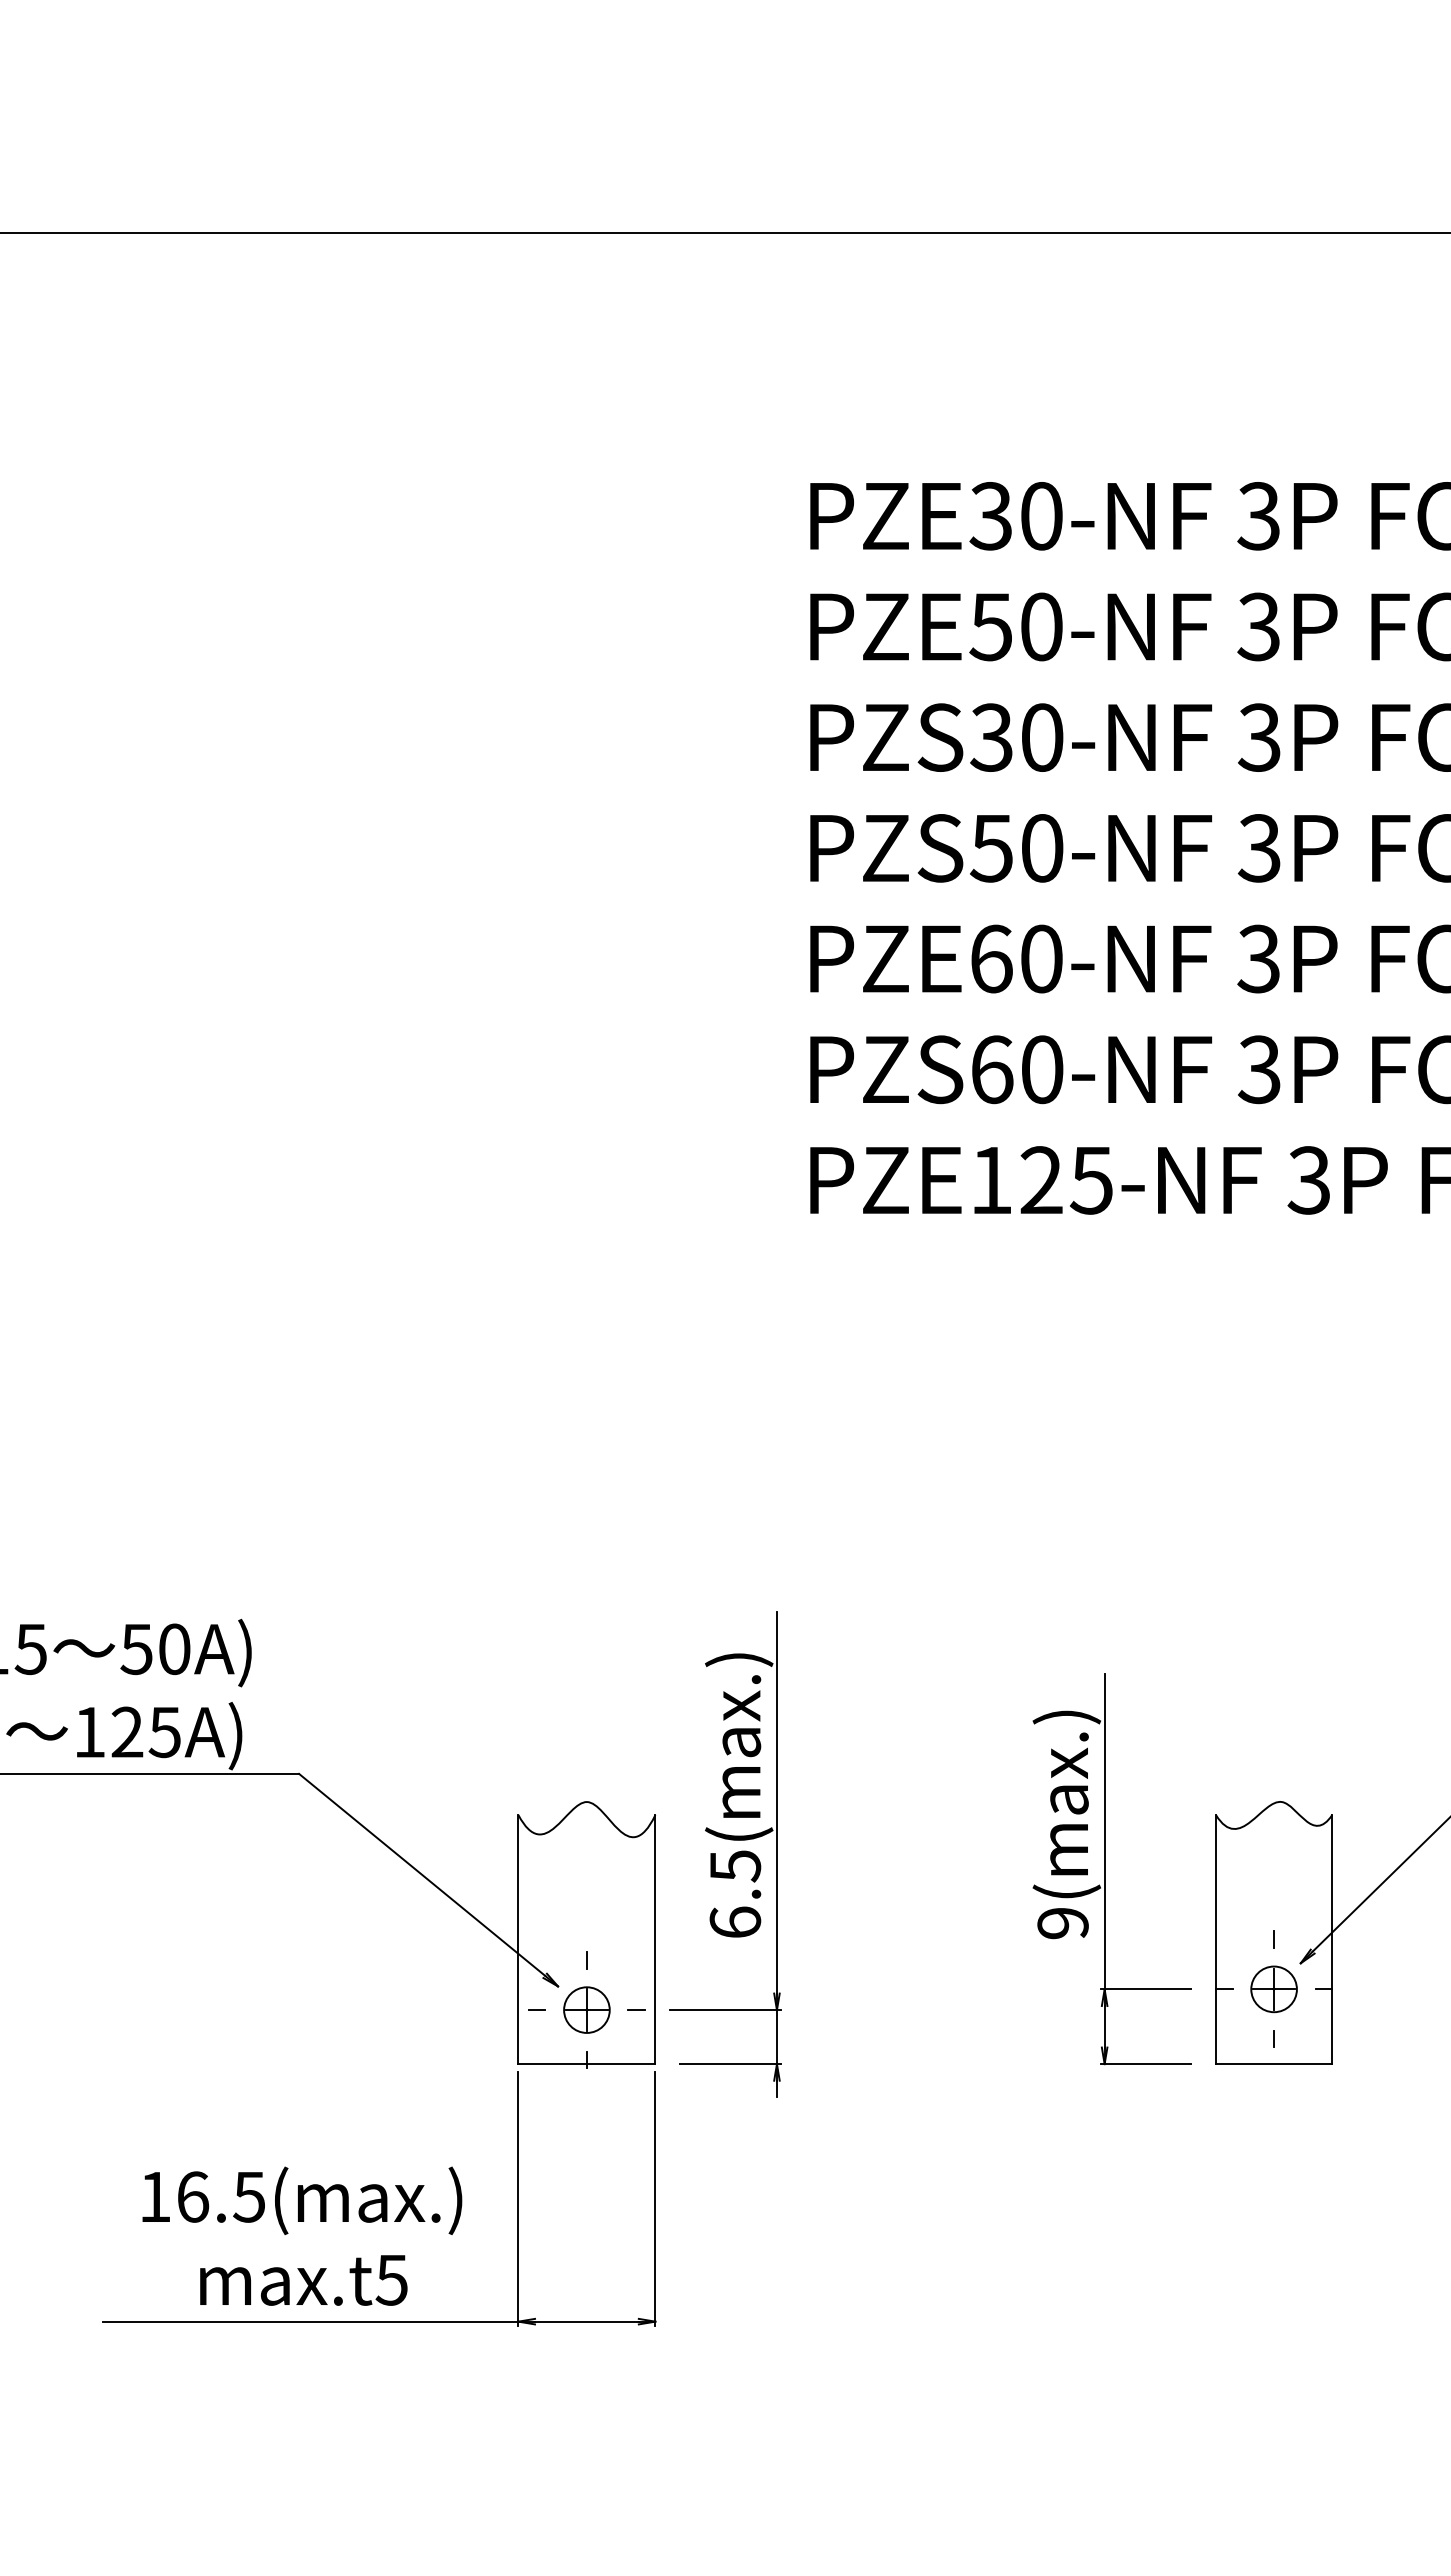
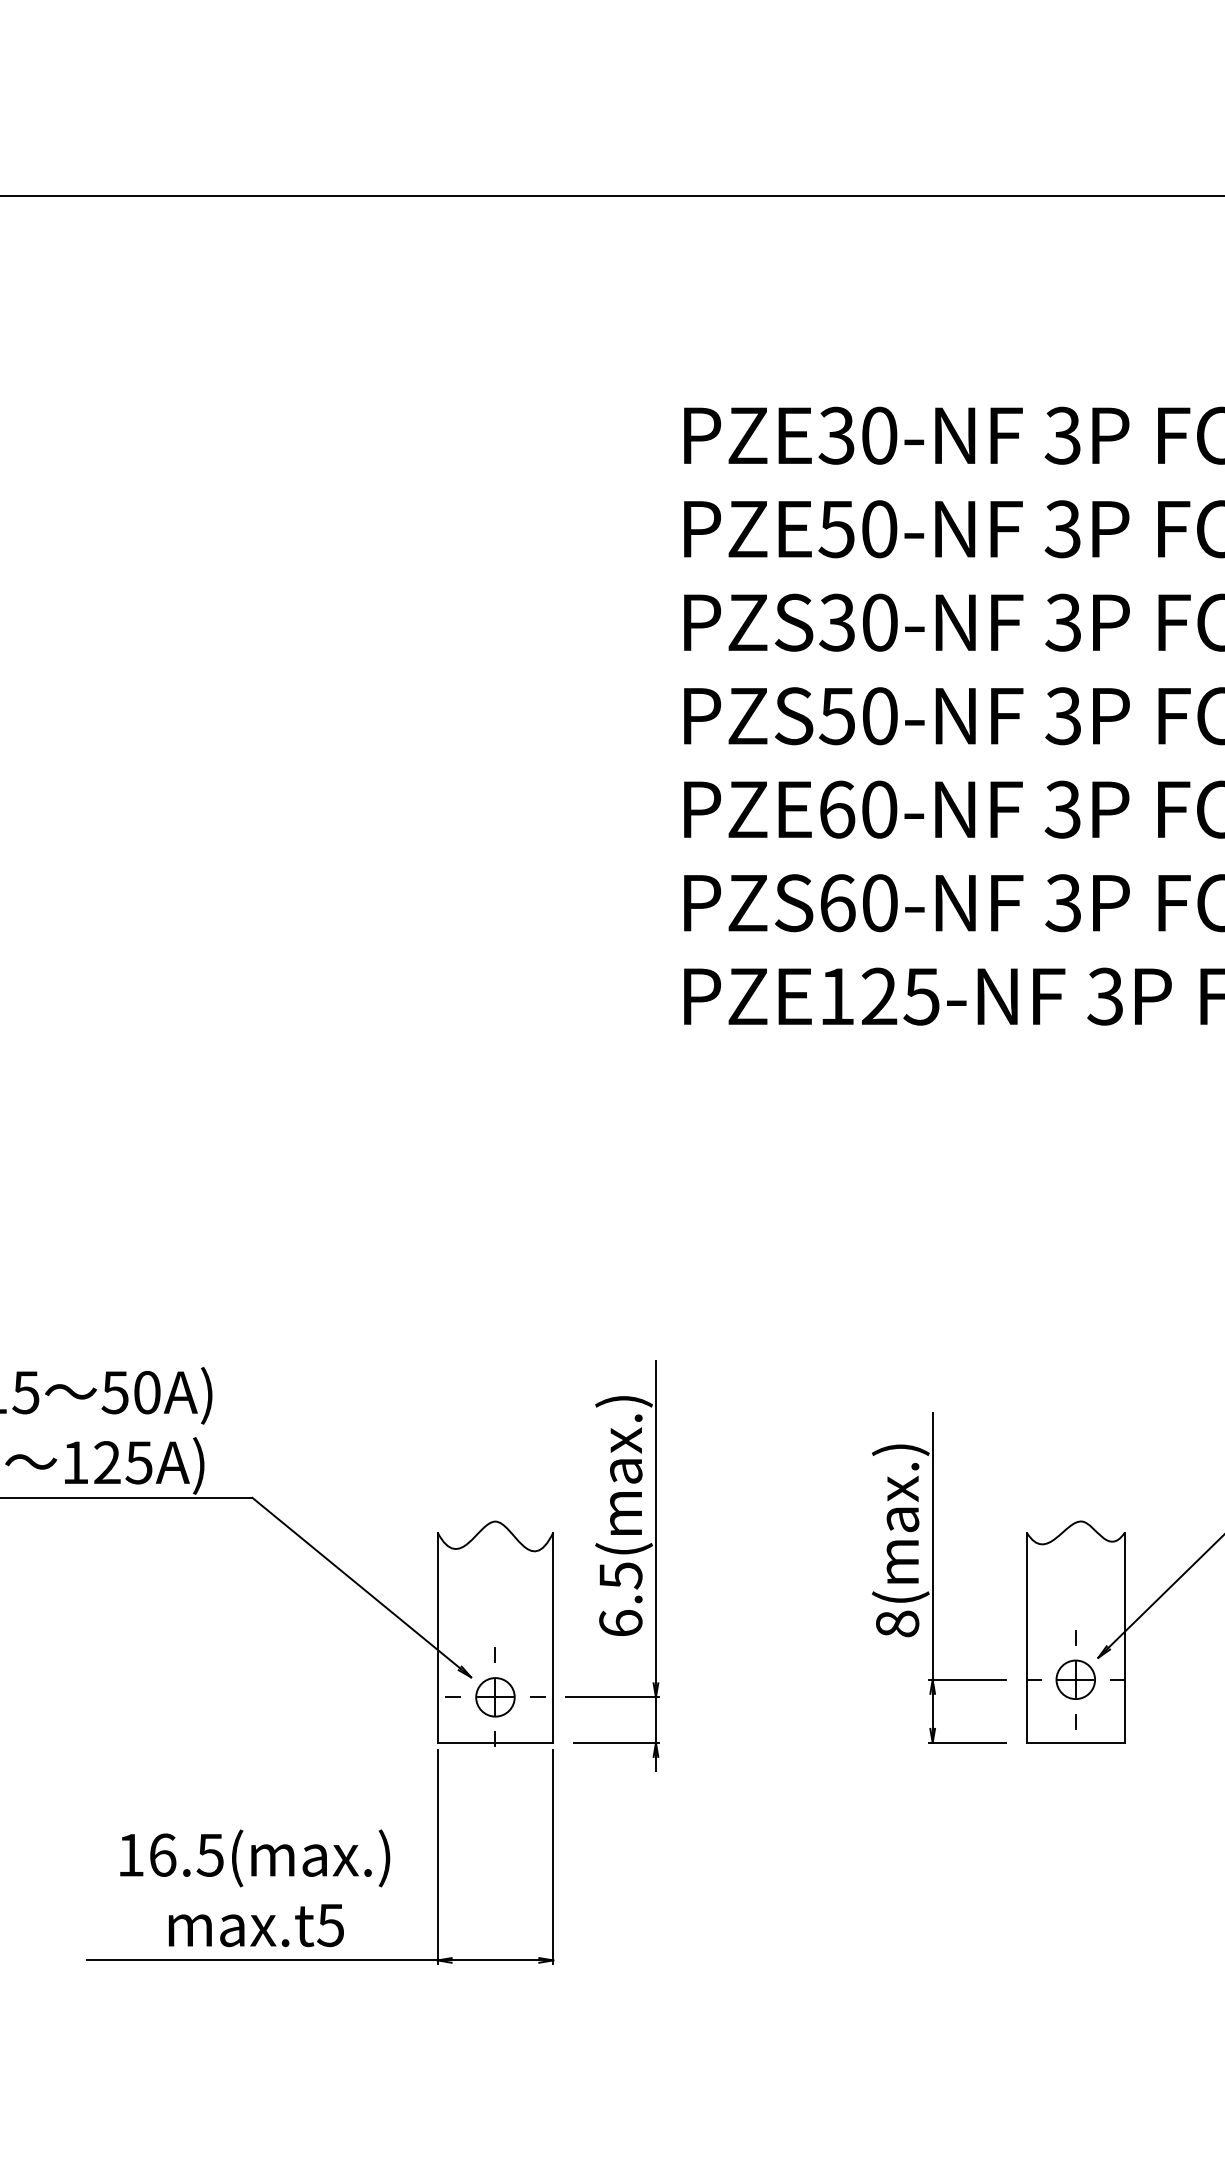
text: (1062, 1923) -> (897, 1624), 9(max.) -> 8(max.)

